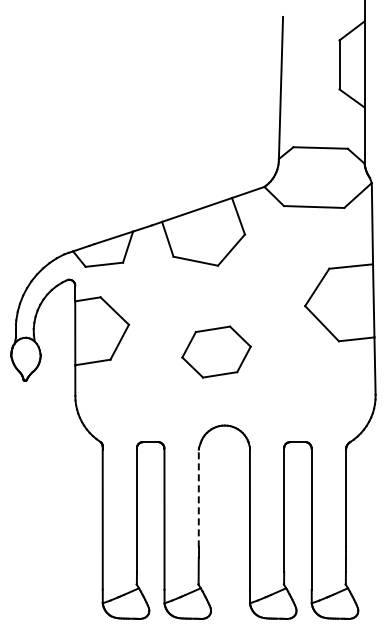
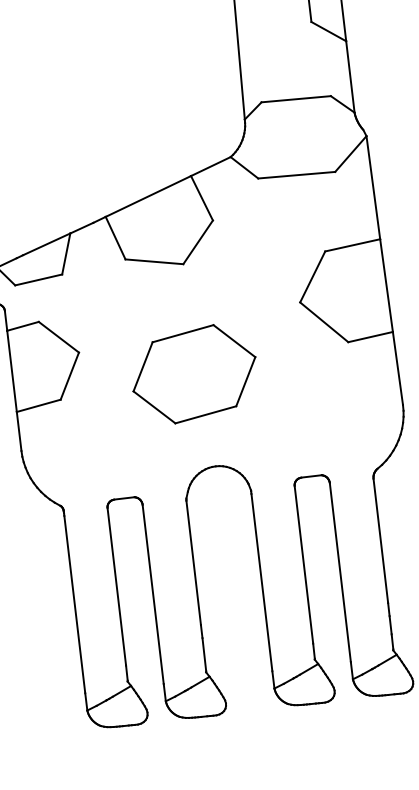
part: (216, 351) -> (194, 373), size x1.43
line: (198, 498) -> (193, 562), dashed -> solid

